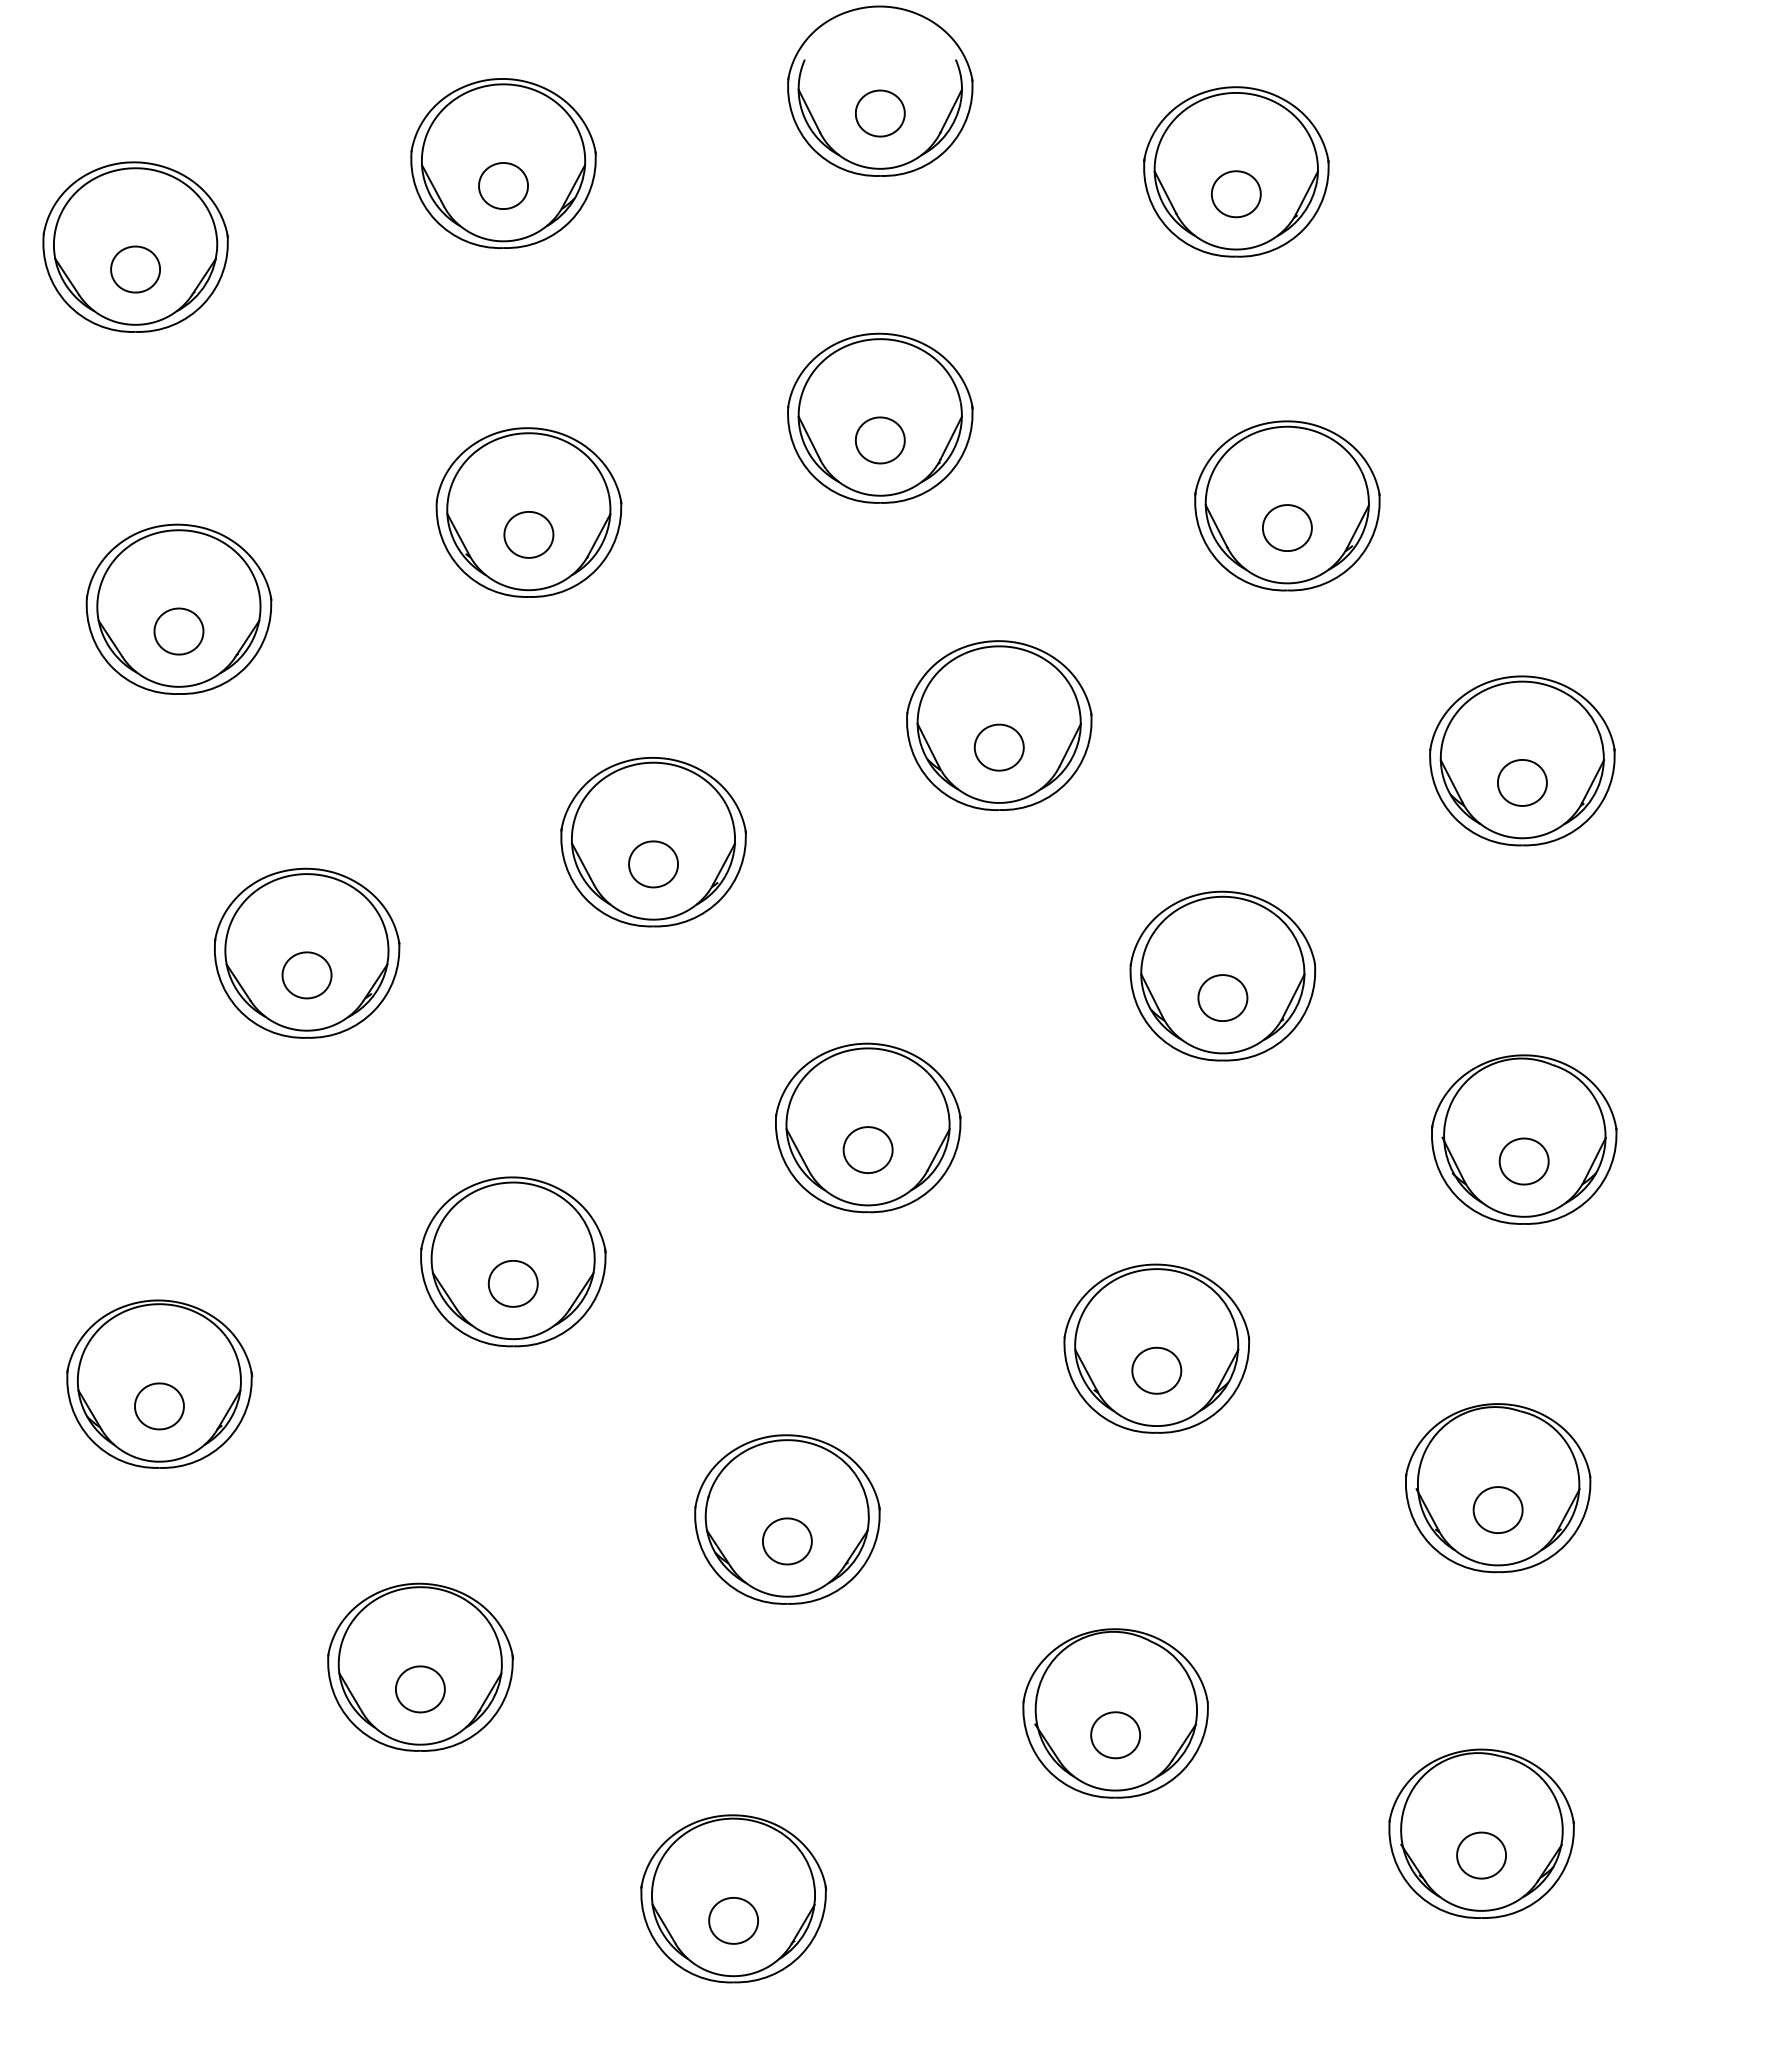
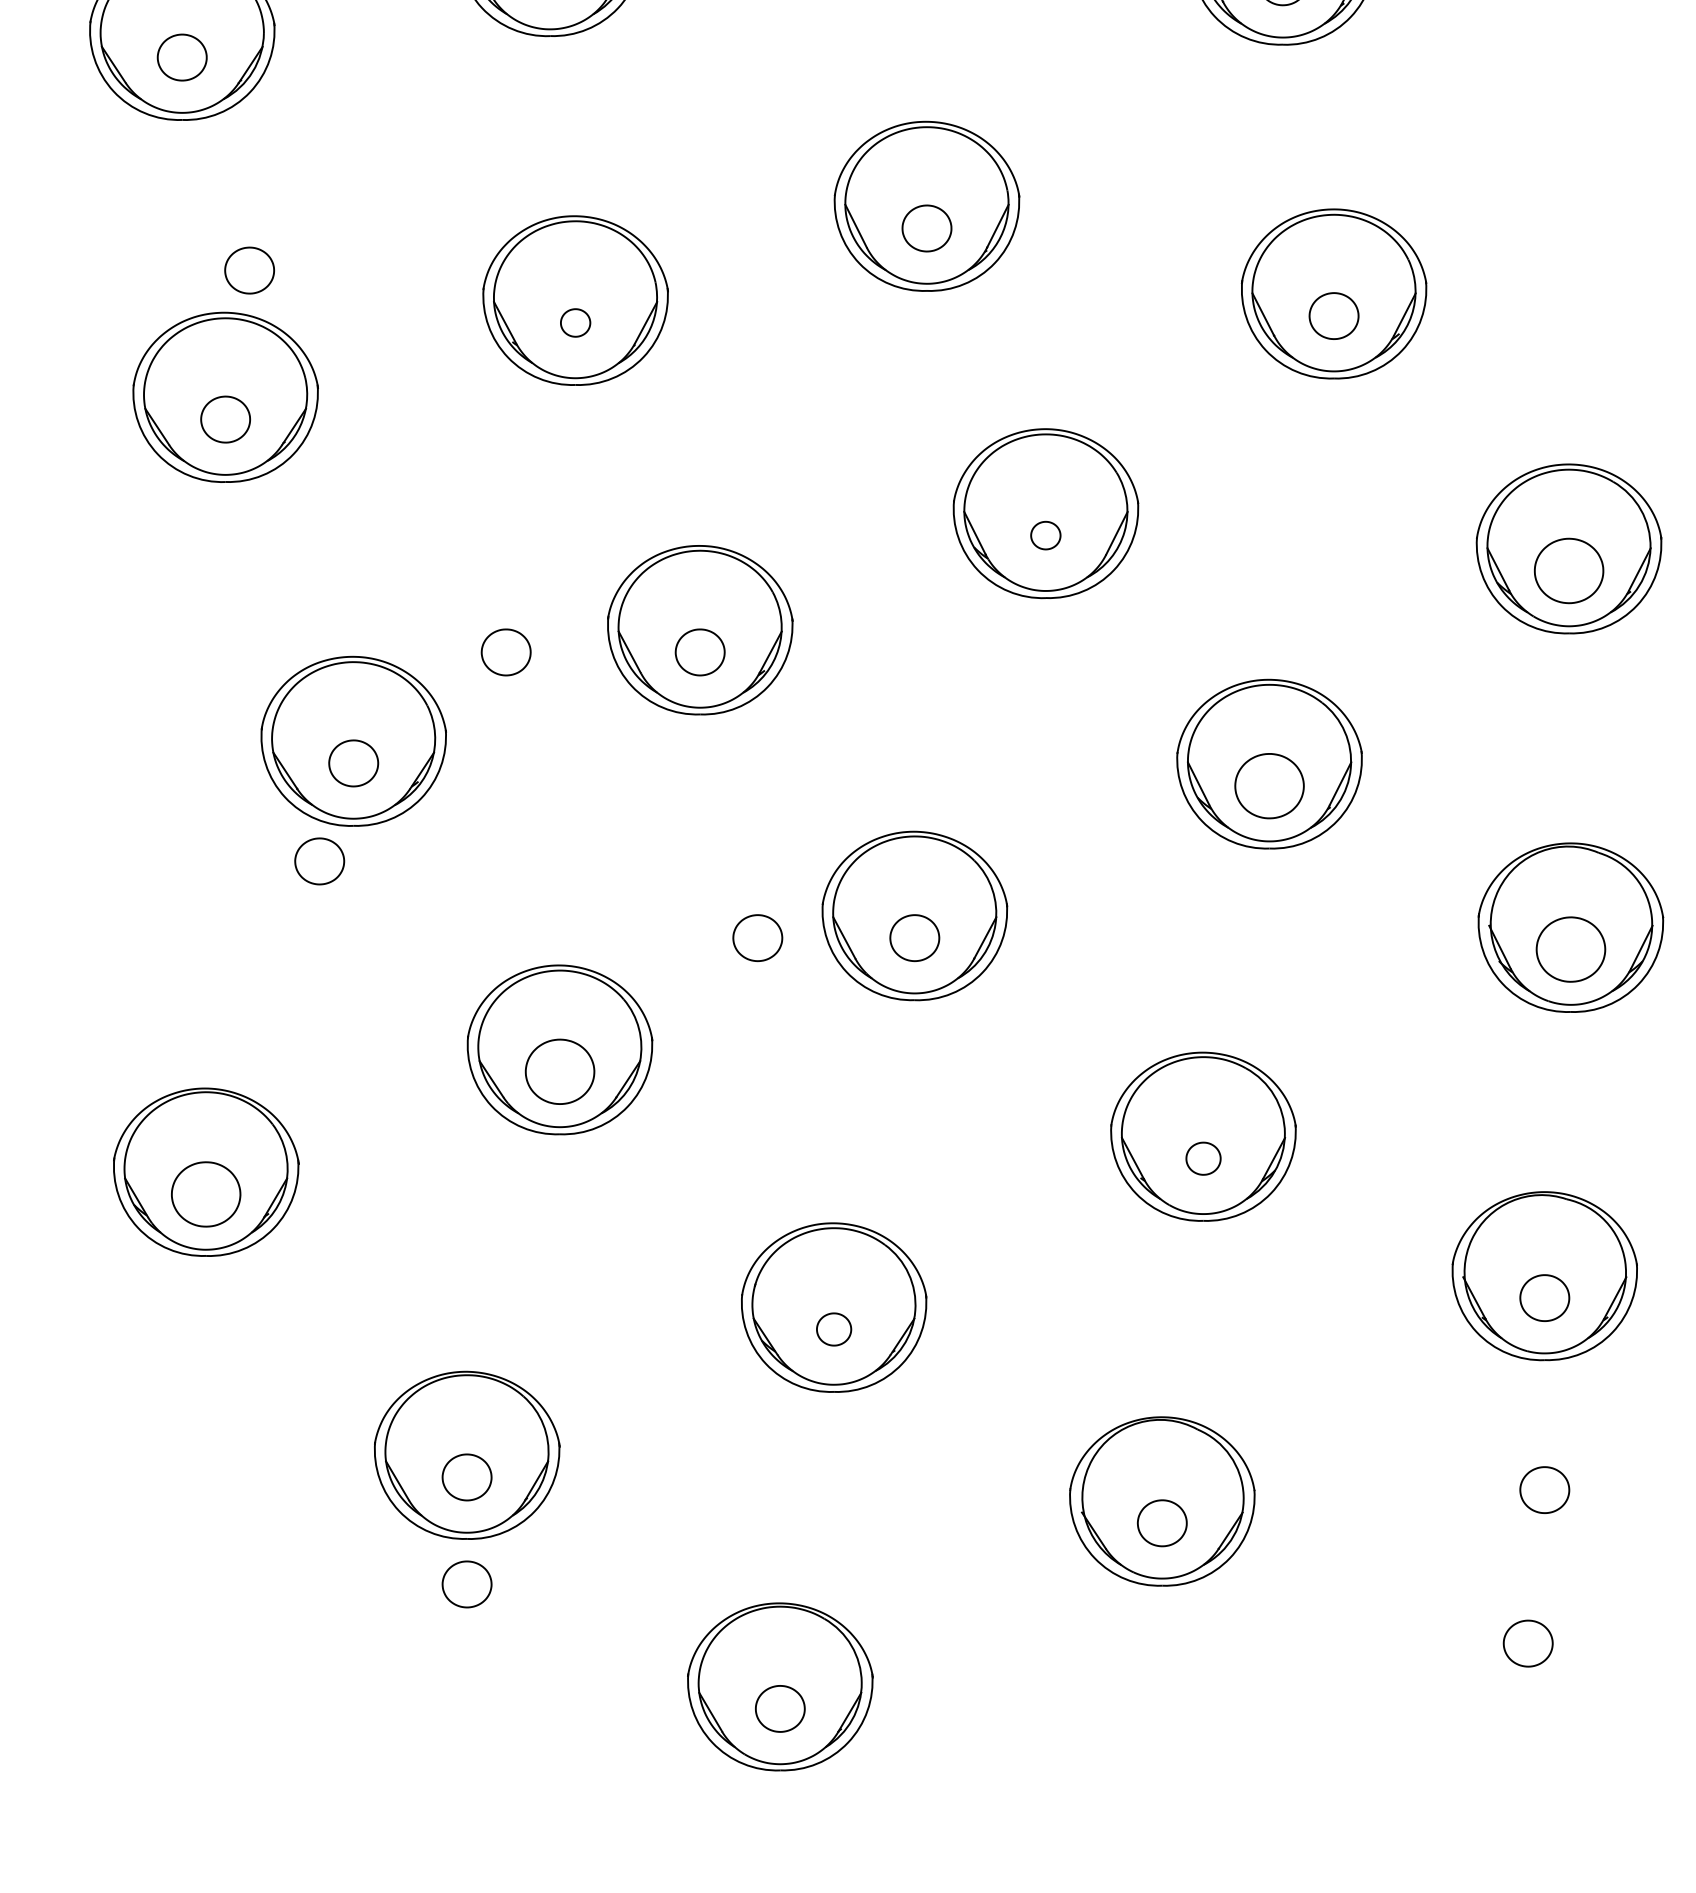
part: (202, 482) -> (249, 270), added
part: (528, 534) -> (575, 322), size x0.6
part: (998, 747) -> (1045, 535), size x0.6
part: (1522, 782) -> (1569, 570), size x1.4
part: (459, 864) -> (506, 652), added
part: (1222, 997) -> (1269, 785), size x1.4
part: (272, 1073) -> (319, 861), added
part: (710, 1149) -> (757, 937), added
part: (1523, 1161) -> (1570, 949), size x1.4
part: (512, 1283) -> (559, 1071), size x1.4
part: (1156, 1370) -> (1203, 1158), size x0.7
part: (159, 1406) -> (206, 1194), size x1.4
part: (787, 1541) -> (834, 1329), size x0.7
part: (1497, 1701) -> (1544, 1489), added
part: (420, 1796) -> (467, 1584), added
part: (1481, 1833) -> (1528, 1621), removed

